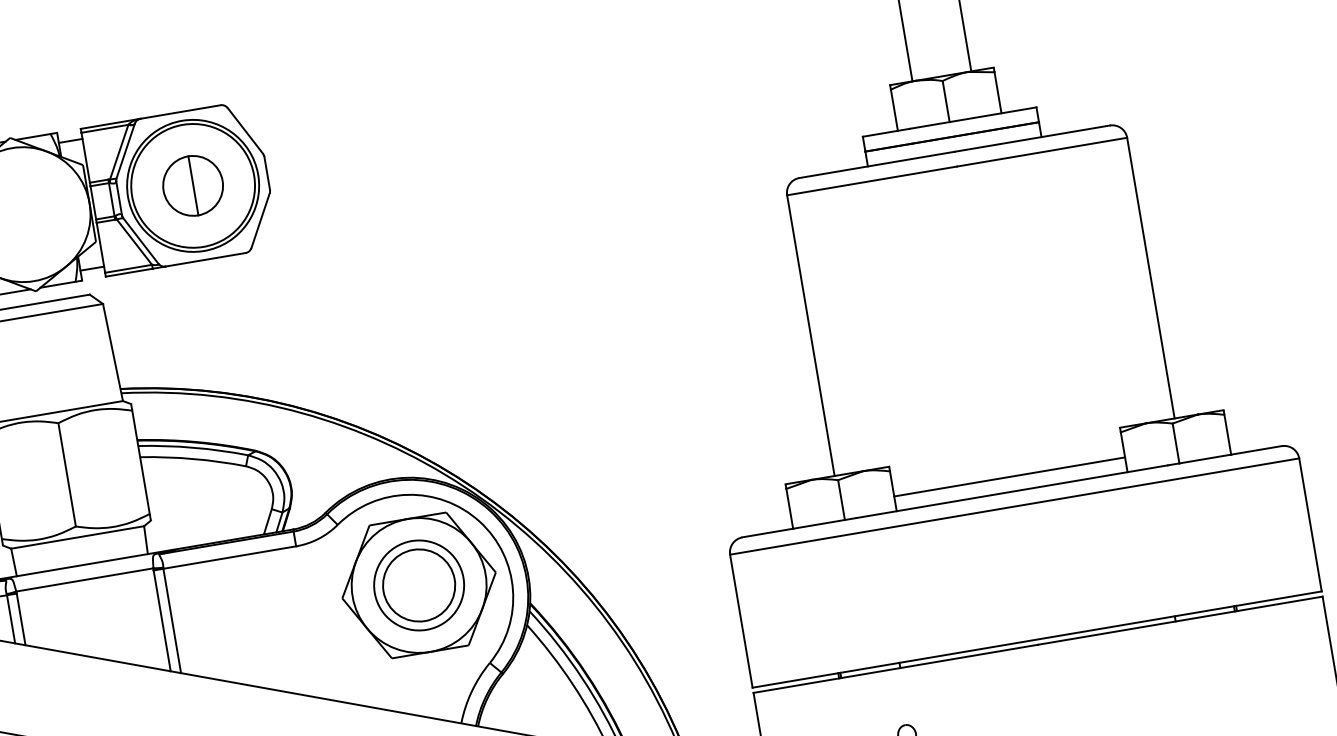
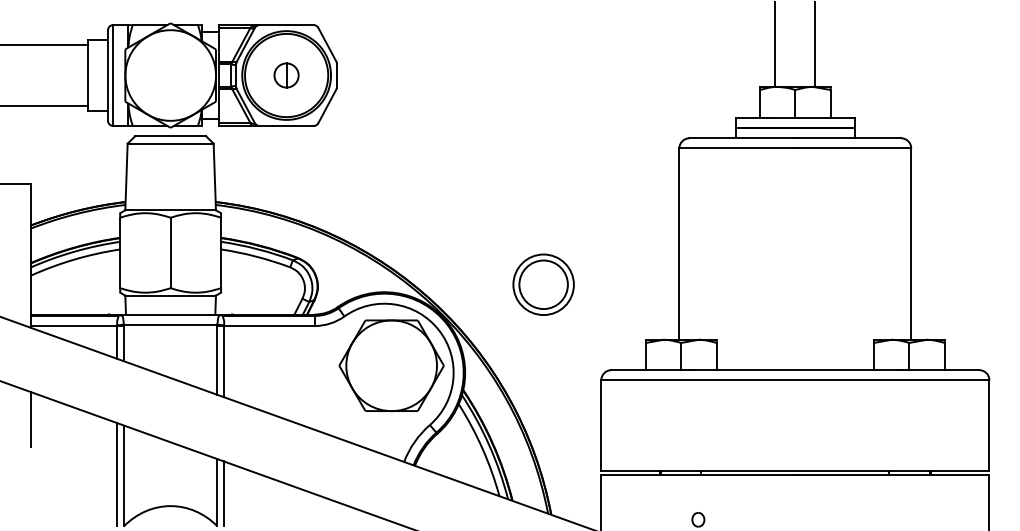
part: (192, 185) -> (286, 75), size x0.6
line: (1010, 477) -> (795, 360), removed
part: (418, 585) -> (543, 284), moved

